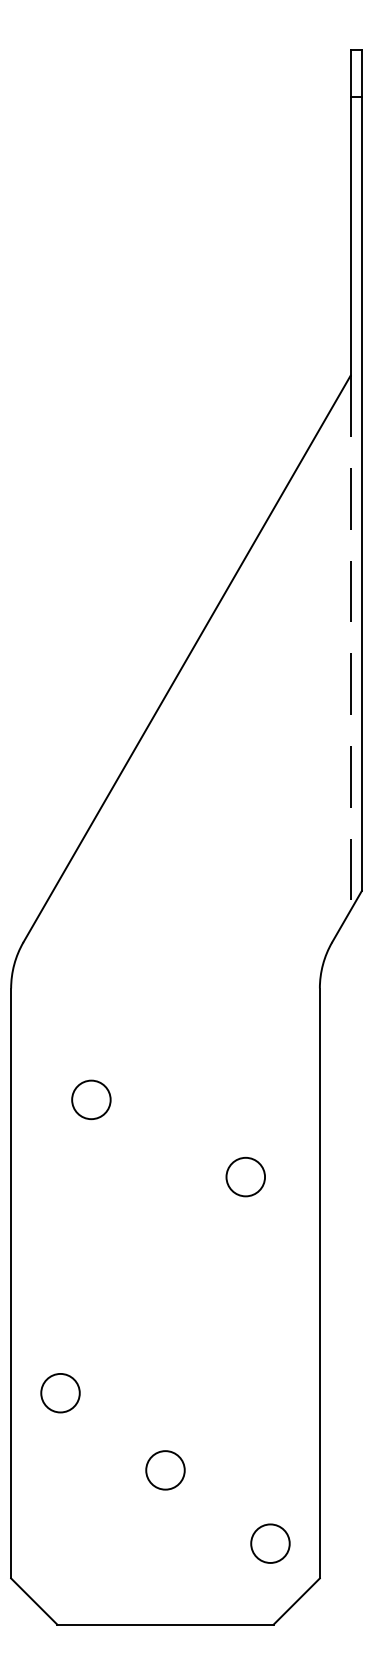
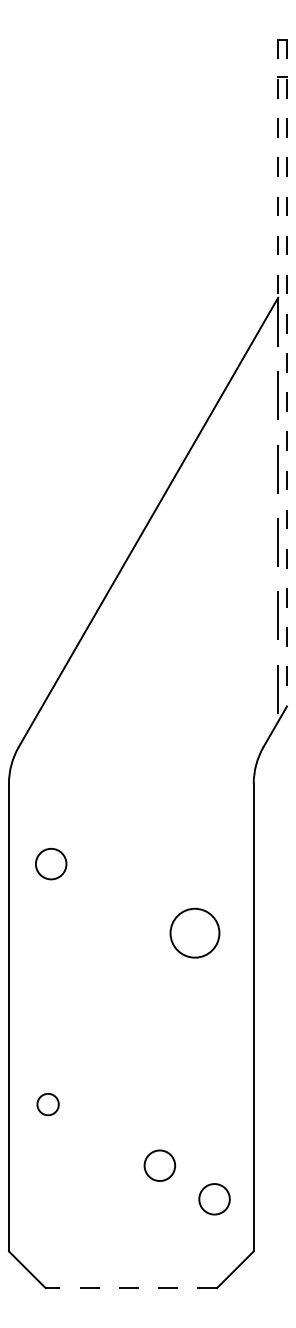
line: (350, 212) -> (278, 168), solid -> dashed
line: (361, 471) -> (286, 373), solid -> dashed
circle: (91, 1099) -> (51, 863), moved
circle: (245, 1176) -> (194, 932), size x1.6
circle: (60, 1392) -> (48, 1104), size x0.7
circle: (165, 1470) -> (159, 1165), moved
circle: (270, 1543) -> (214, 1199), moved
line: (165, 1624) -> (131, 1287), solid -> dashed

